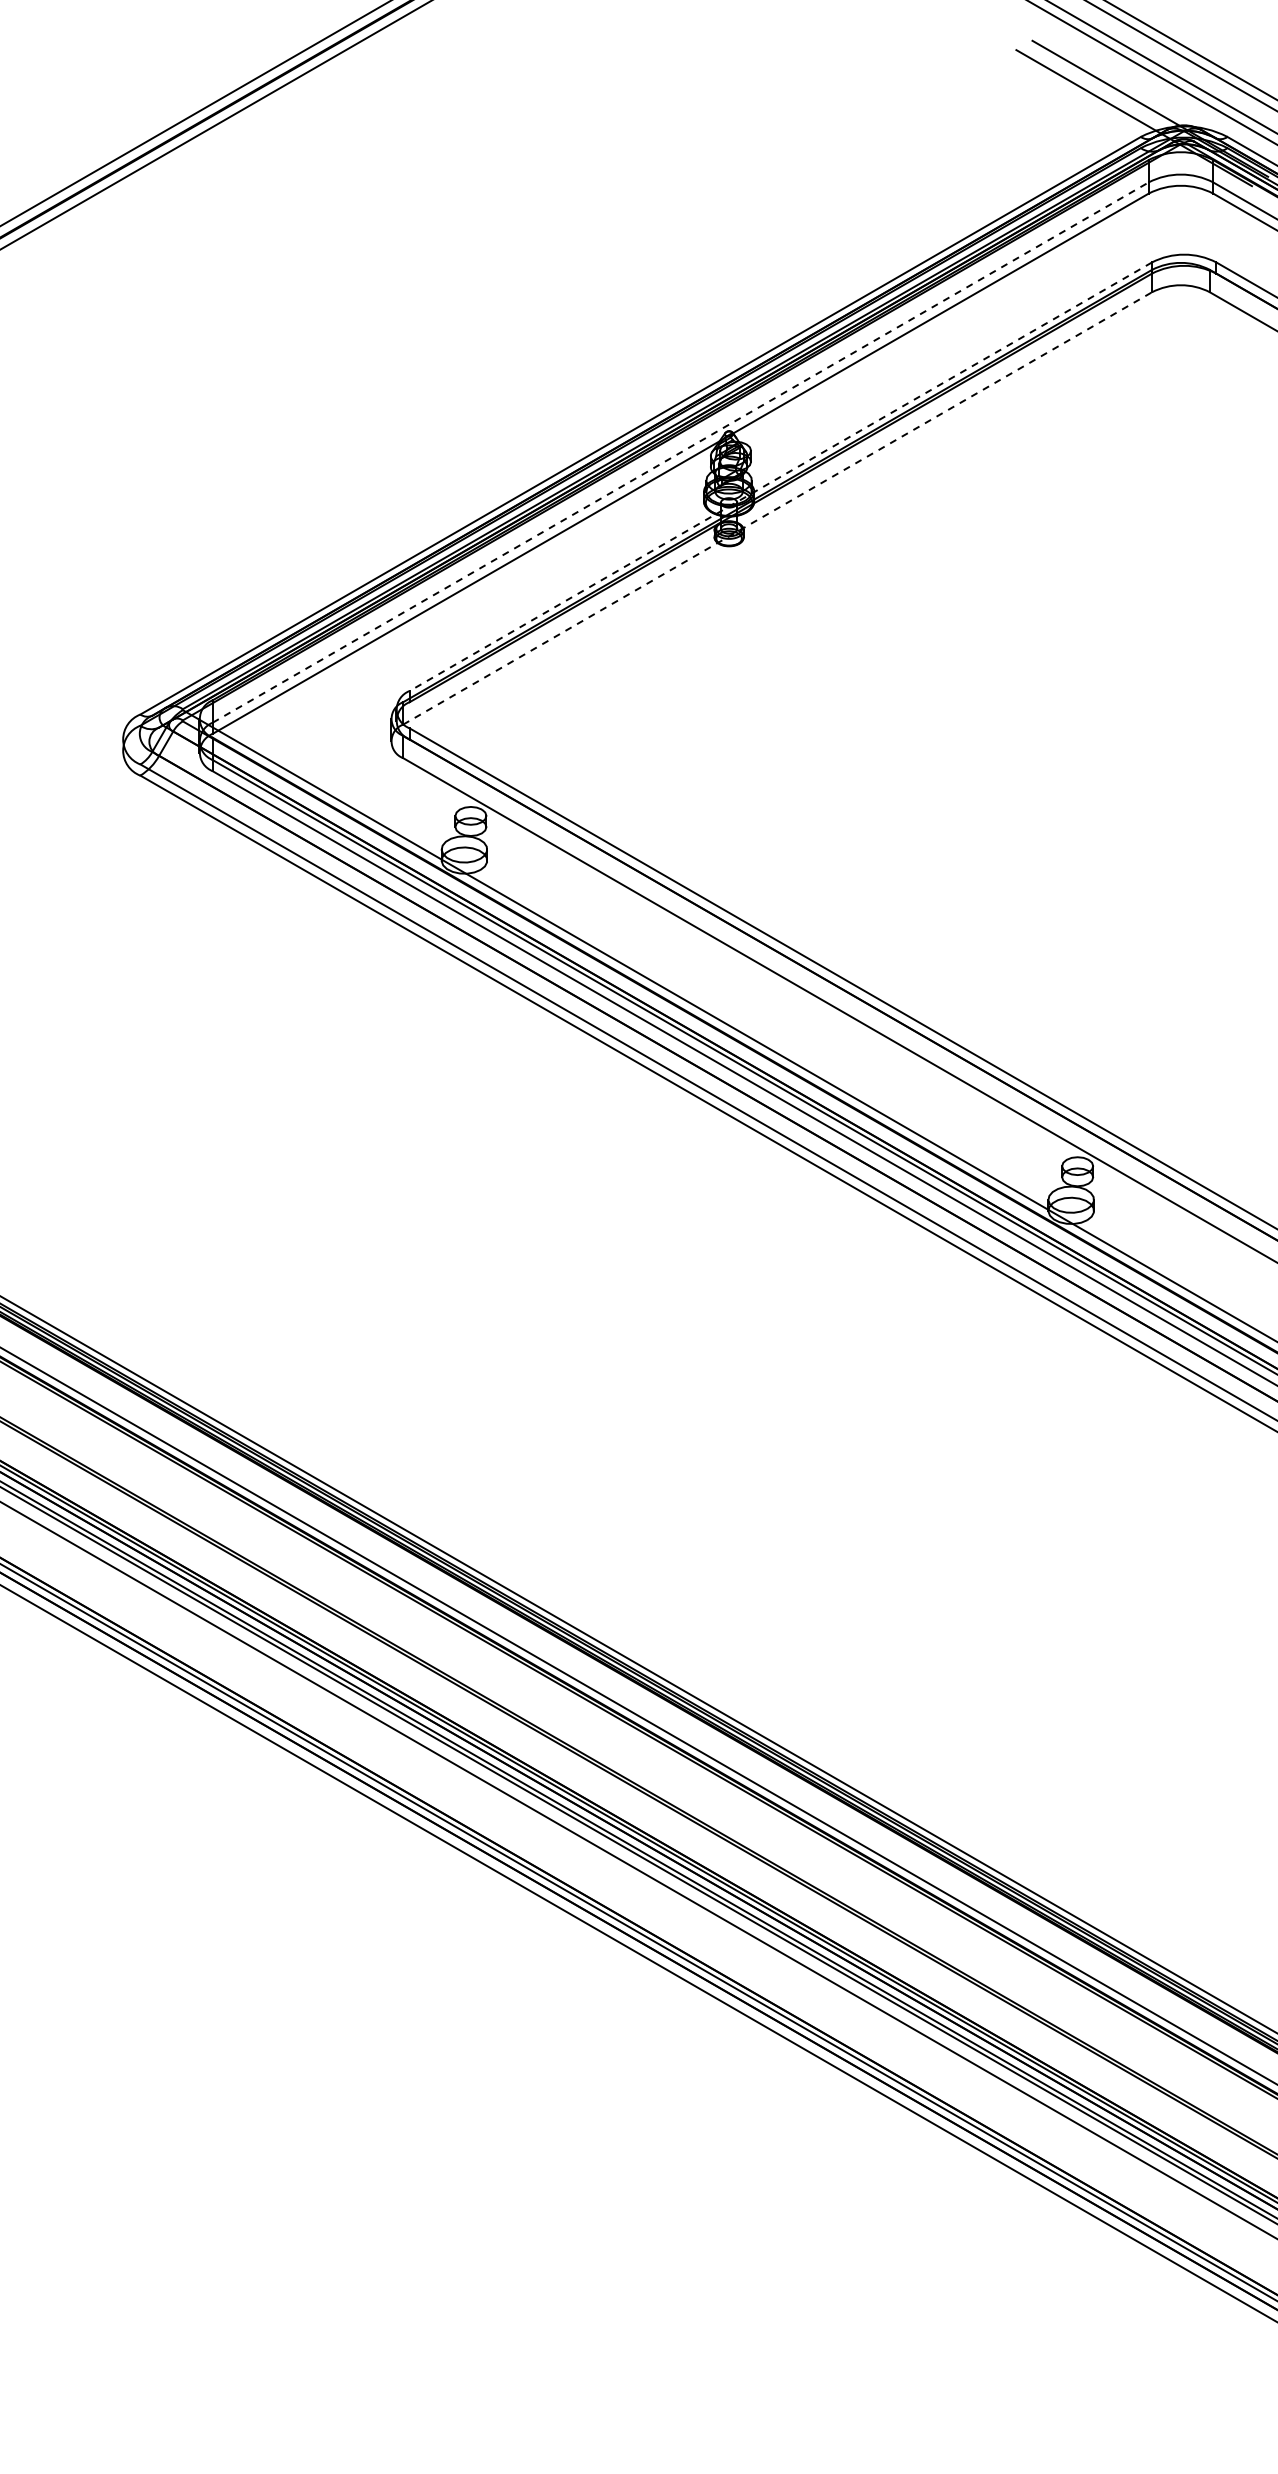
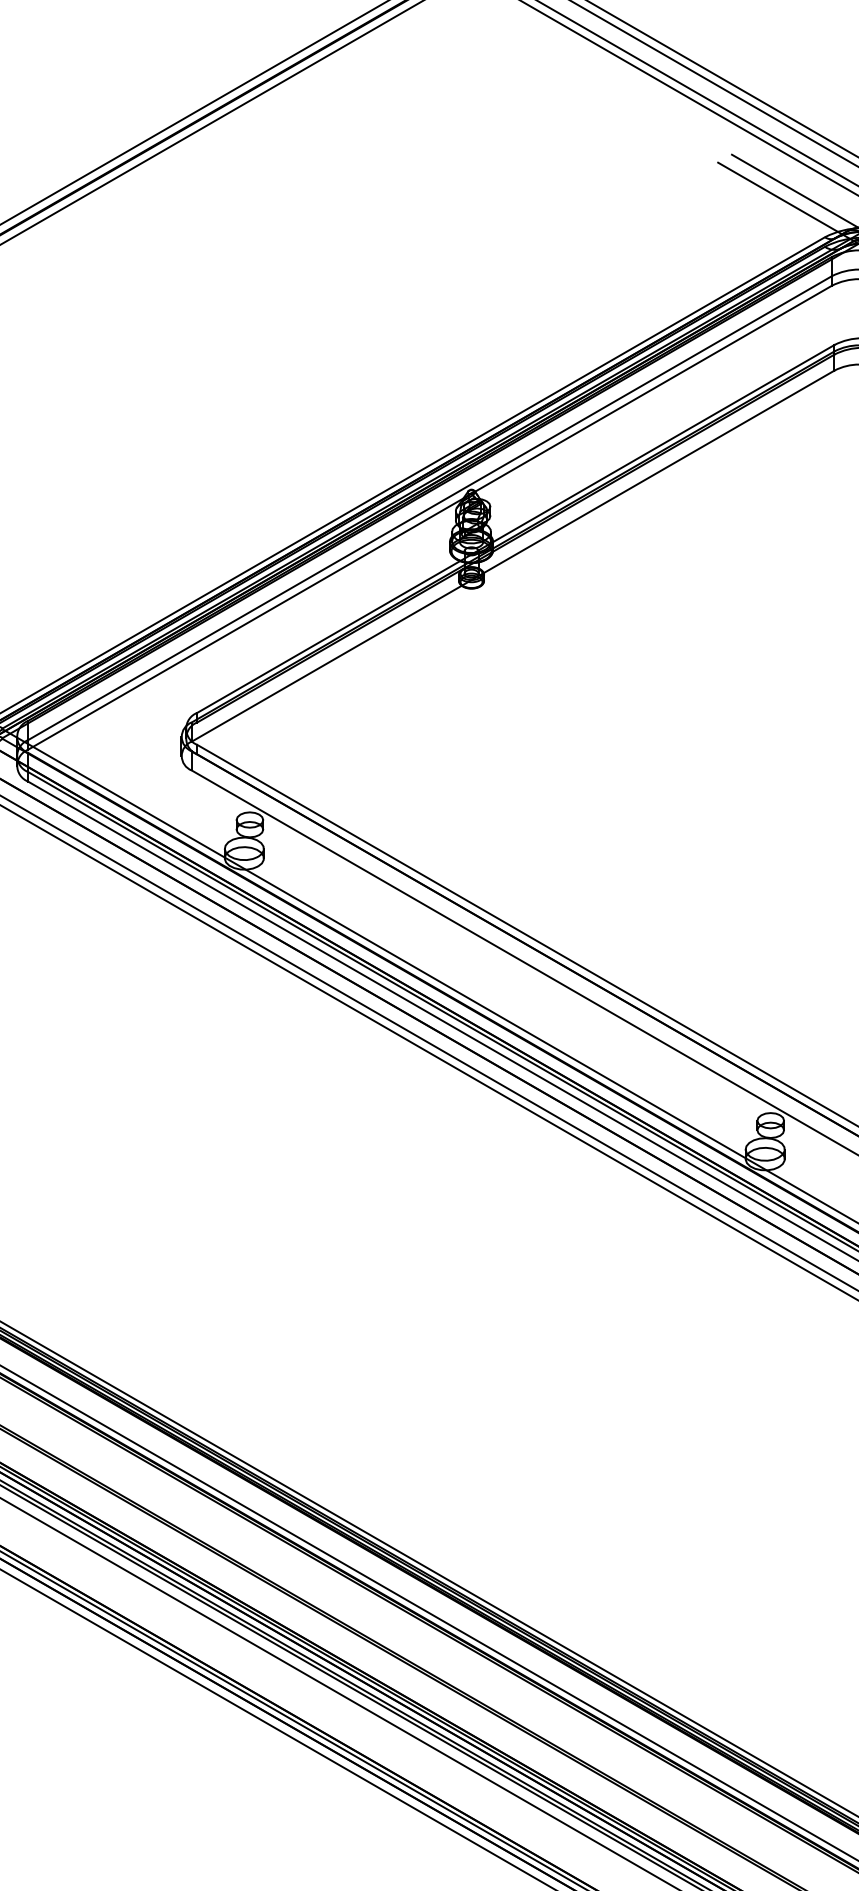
line: (681, 452) -> (430, 508), dashed -> solid
line: (780, 476) -> (515, 528), dashed -> solid
line: (777, 508) -> (513, 556), dashed -> solid

